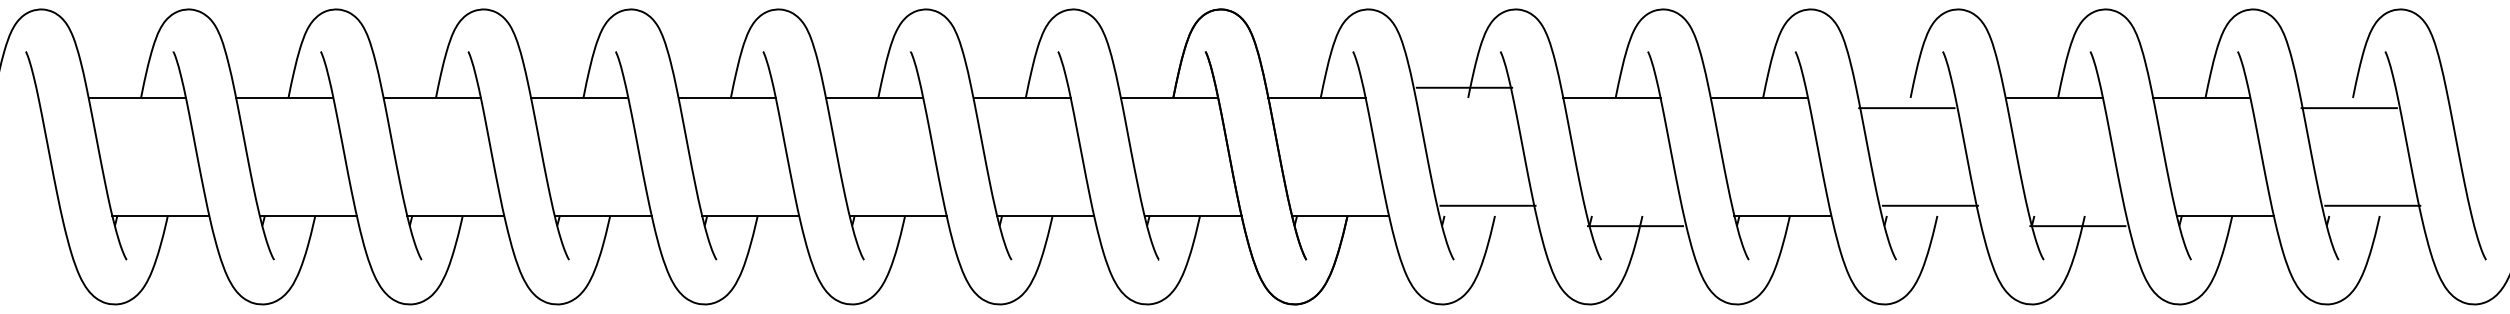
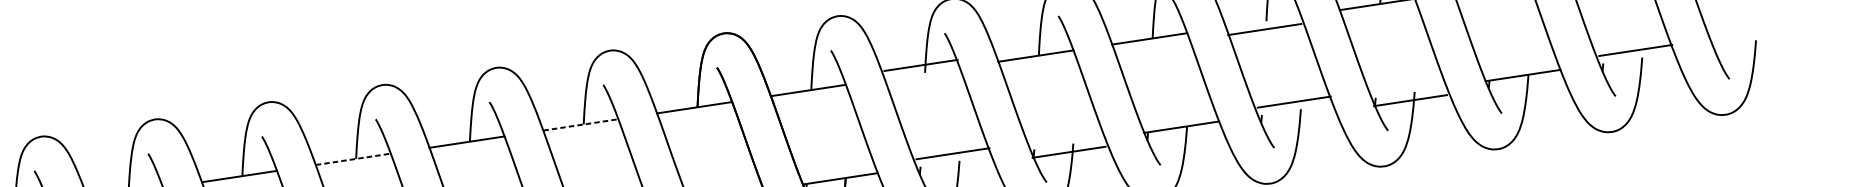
line: (727, 97) -> (353, 158), solid -> dashed
line: (1022, 97) -> (581, 124), solid -> dashed

